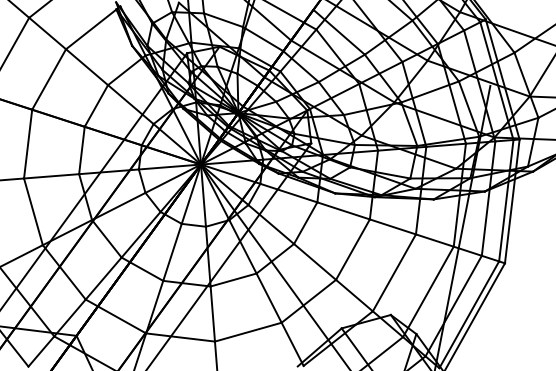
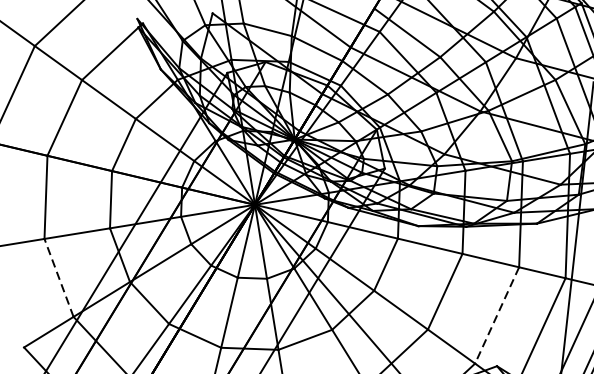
line: (33, 211) -> (59, 277), solid -> dashed
line: (394, 273) -> (497, 316), solid -> dashed

